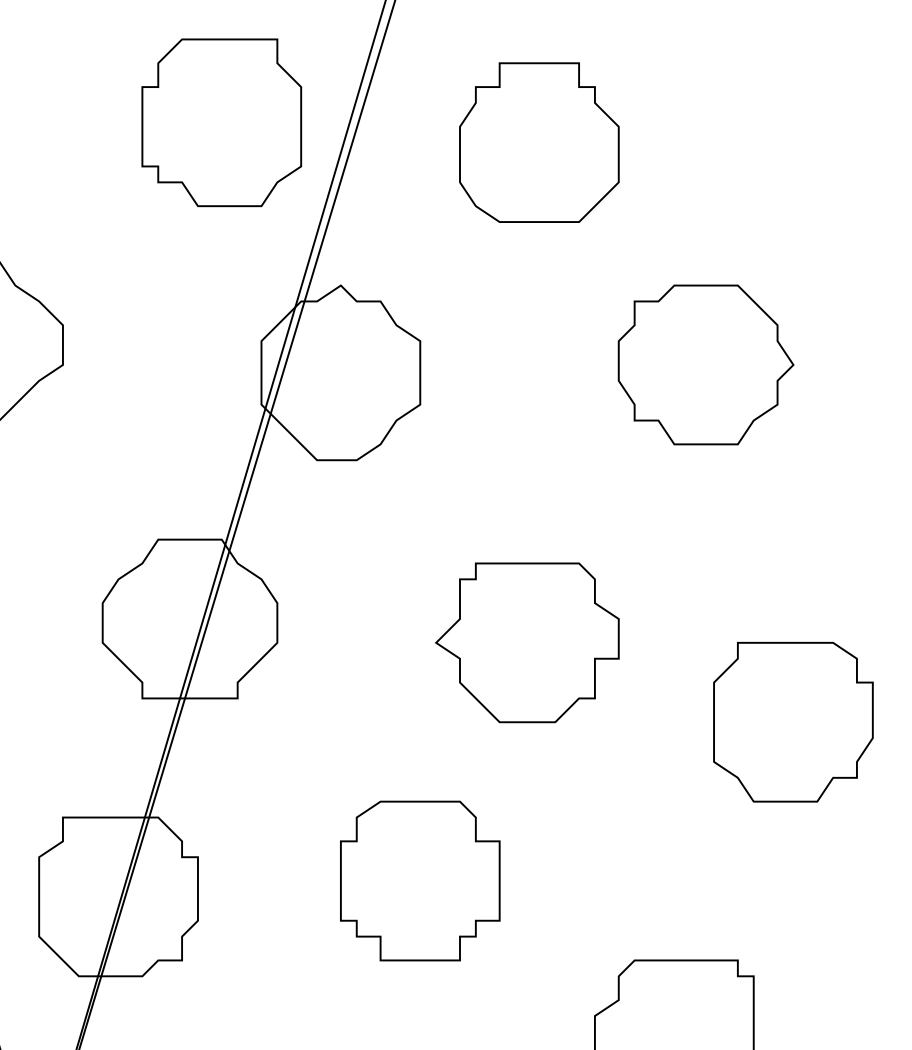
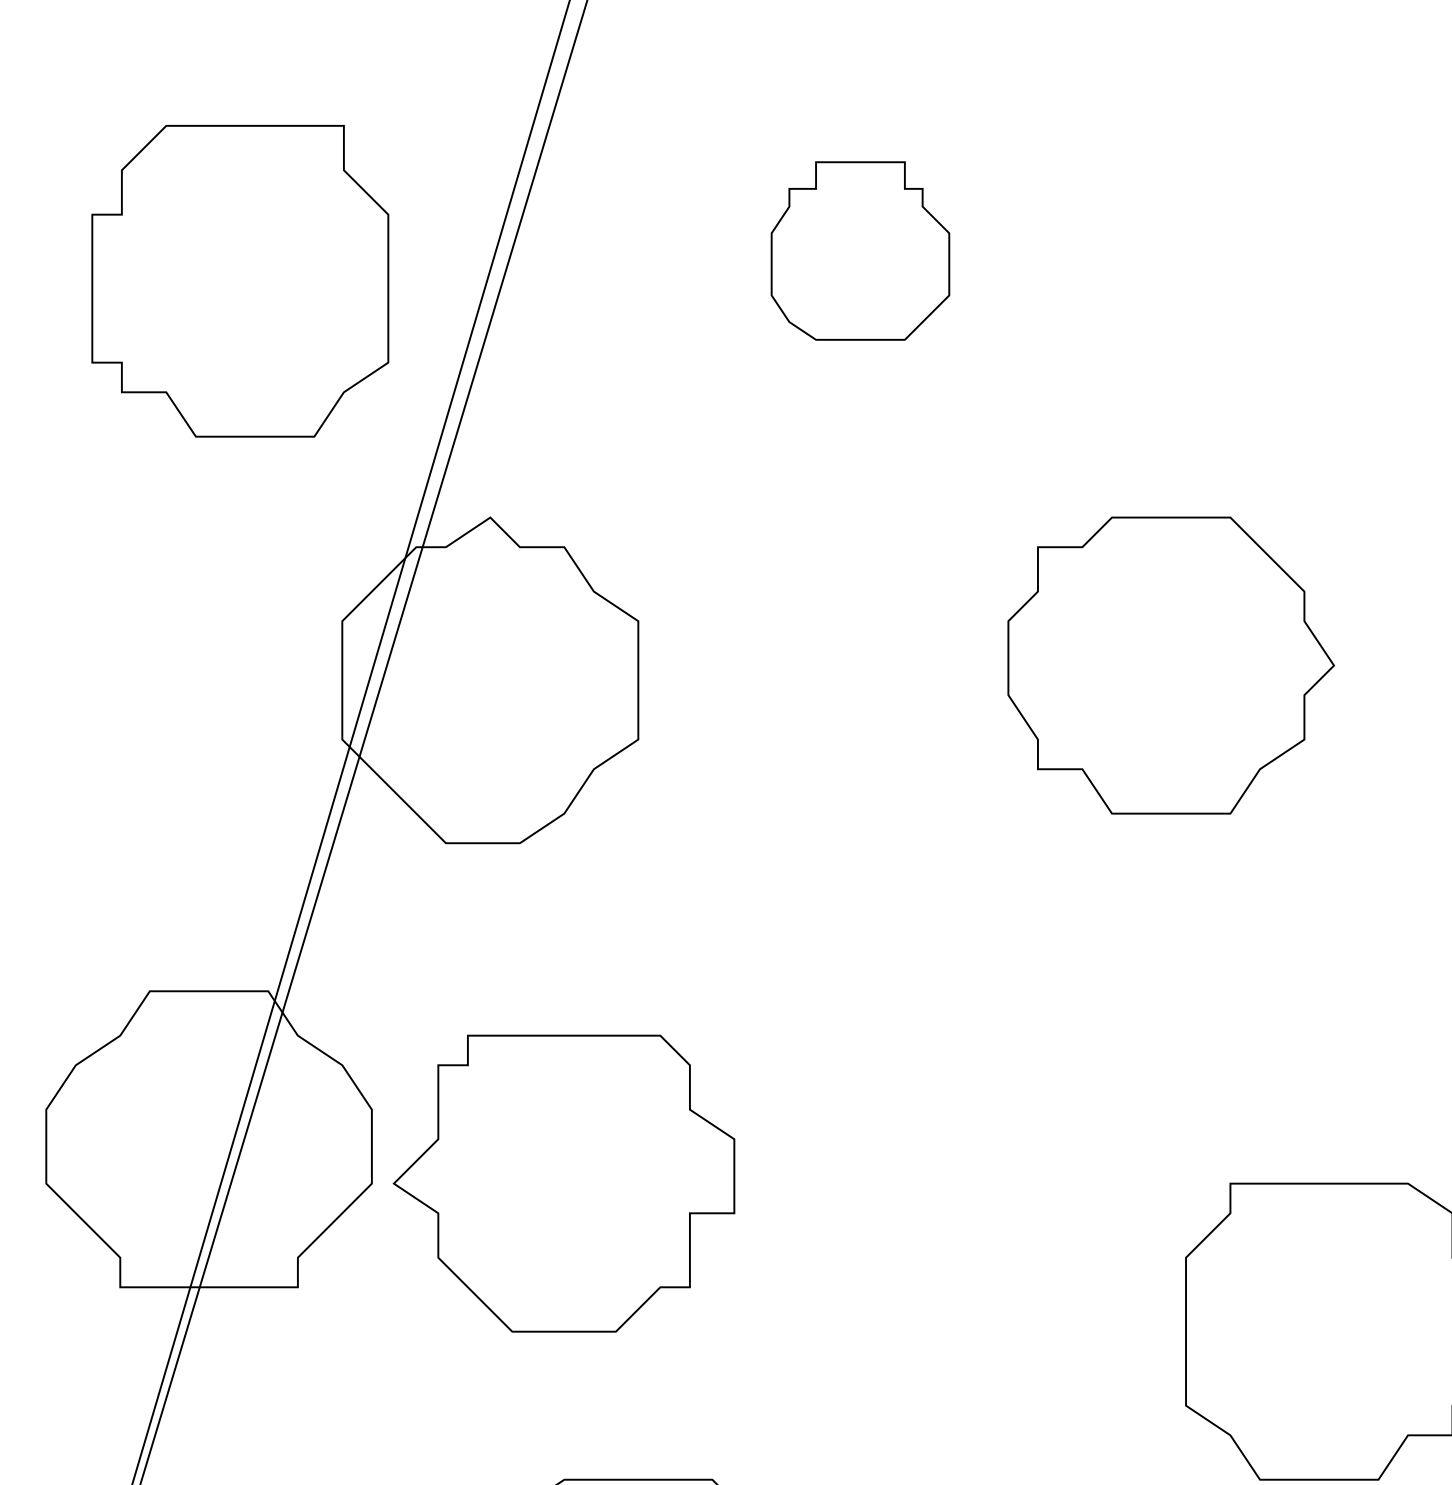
part: (221, 122) -> (239, 280), moved
part: (539, 142) -> (860, 250), size x0.6
part: (527, 642) -> (564, 1183), moved

